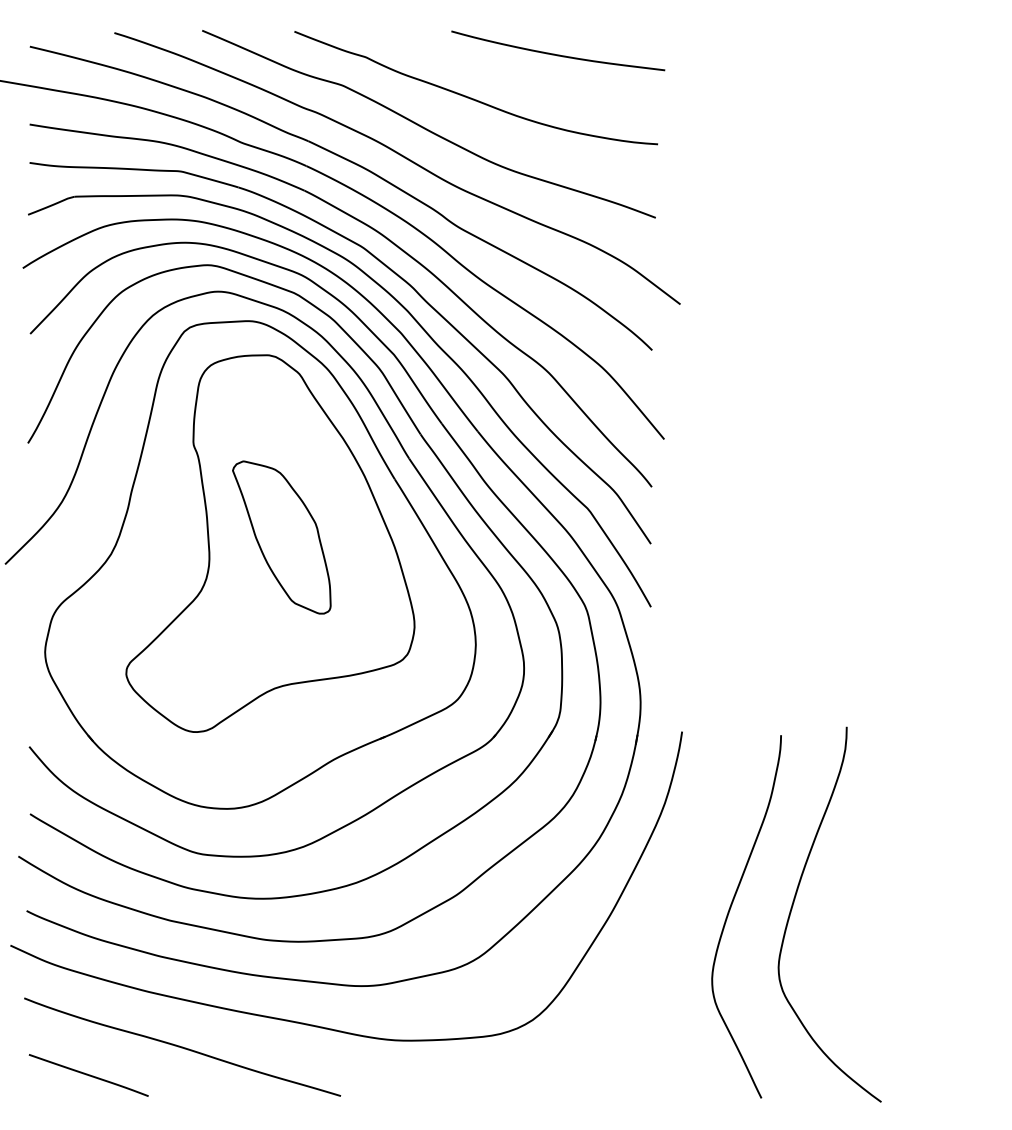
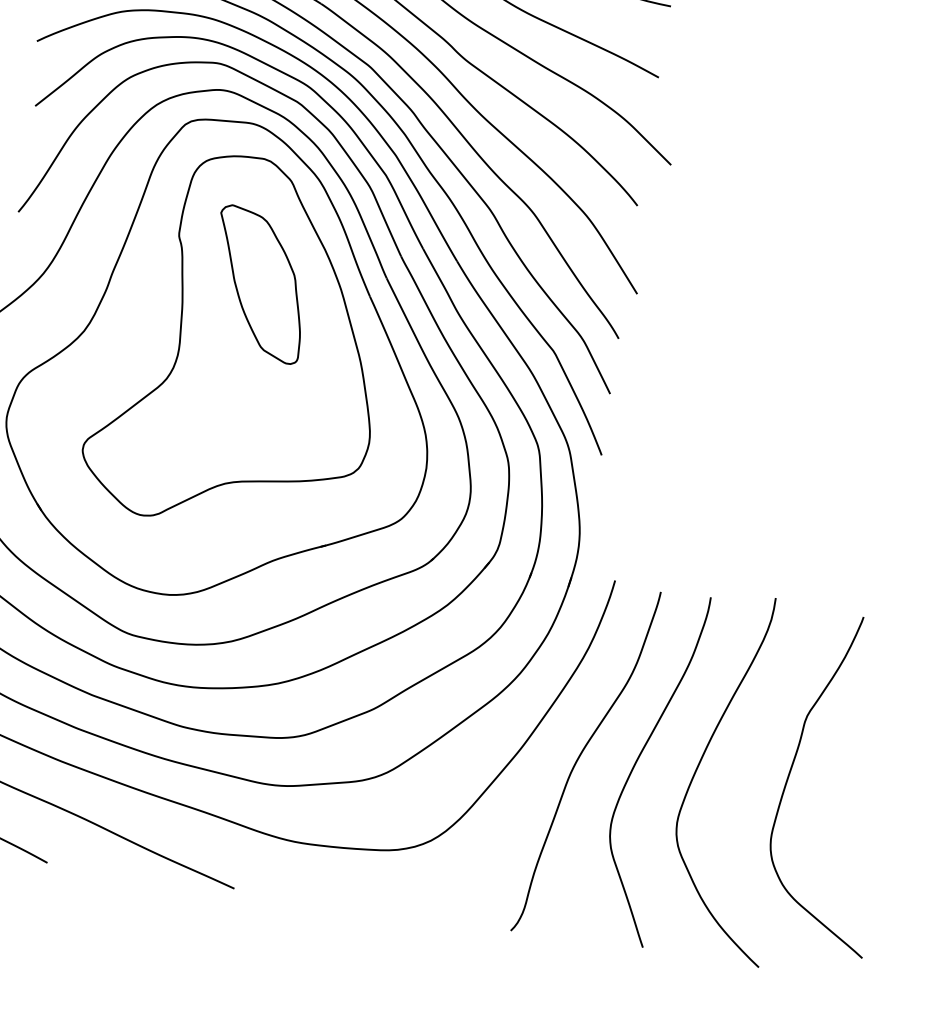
part: (281, 537) -> (259, 284), moved
curve: (887, 896) -> (792, 768), added
curve: (671, 915) -> (580, 757), added

